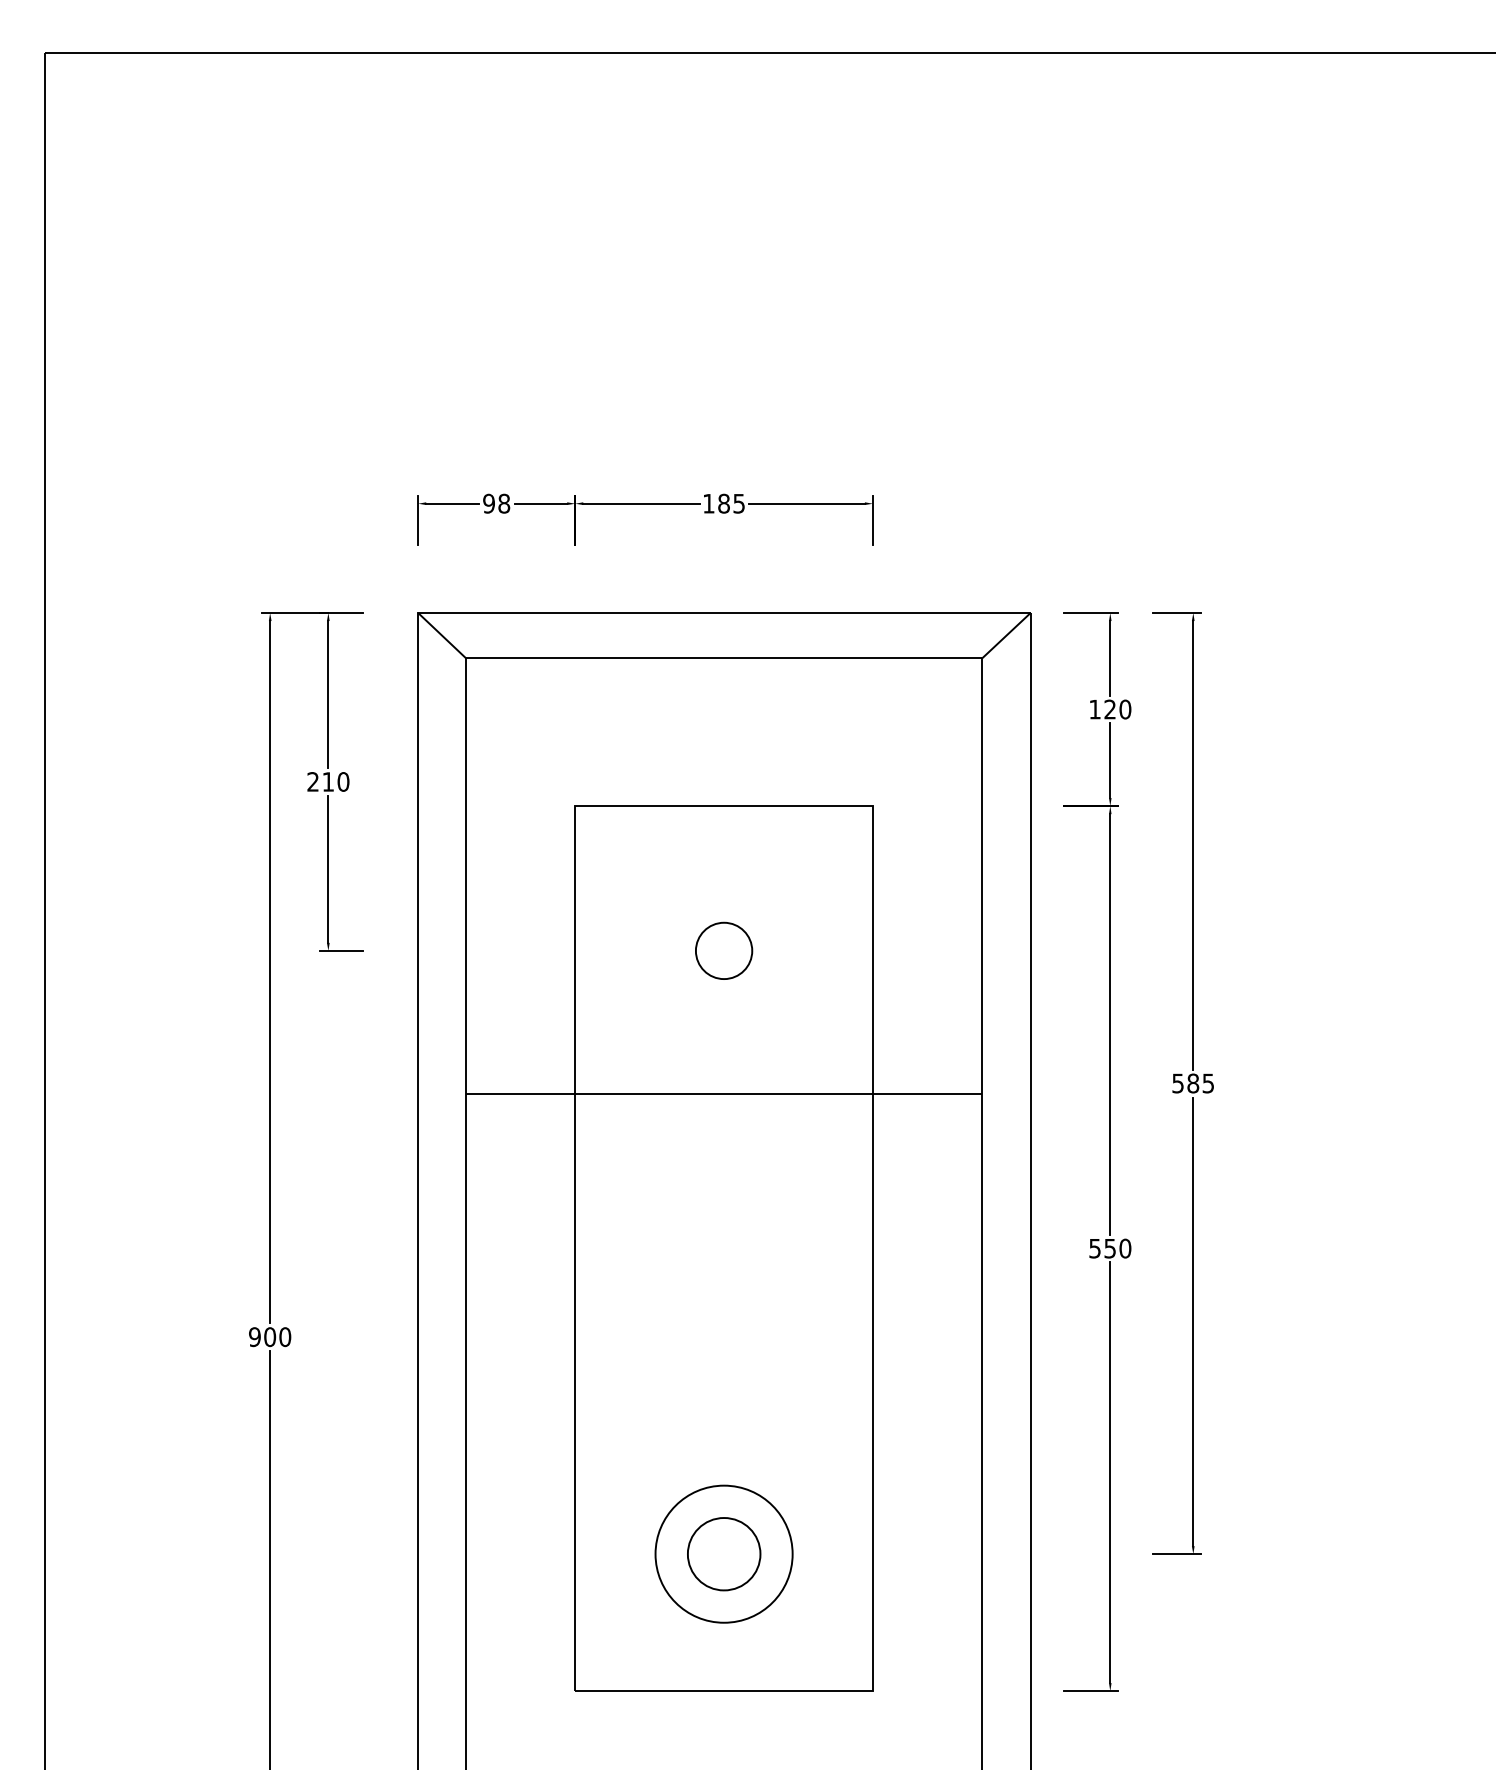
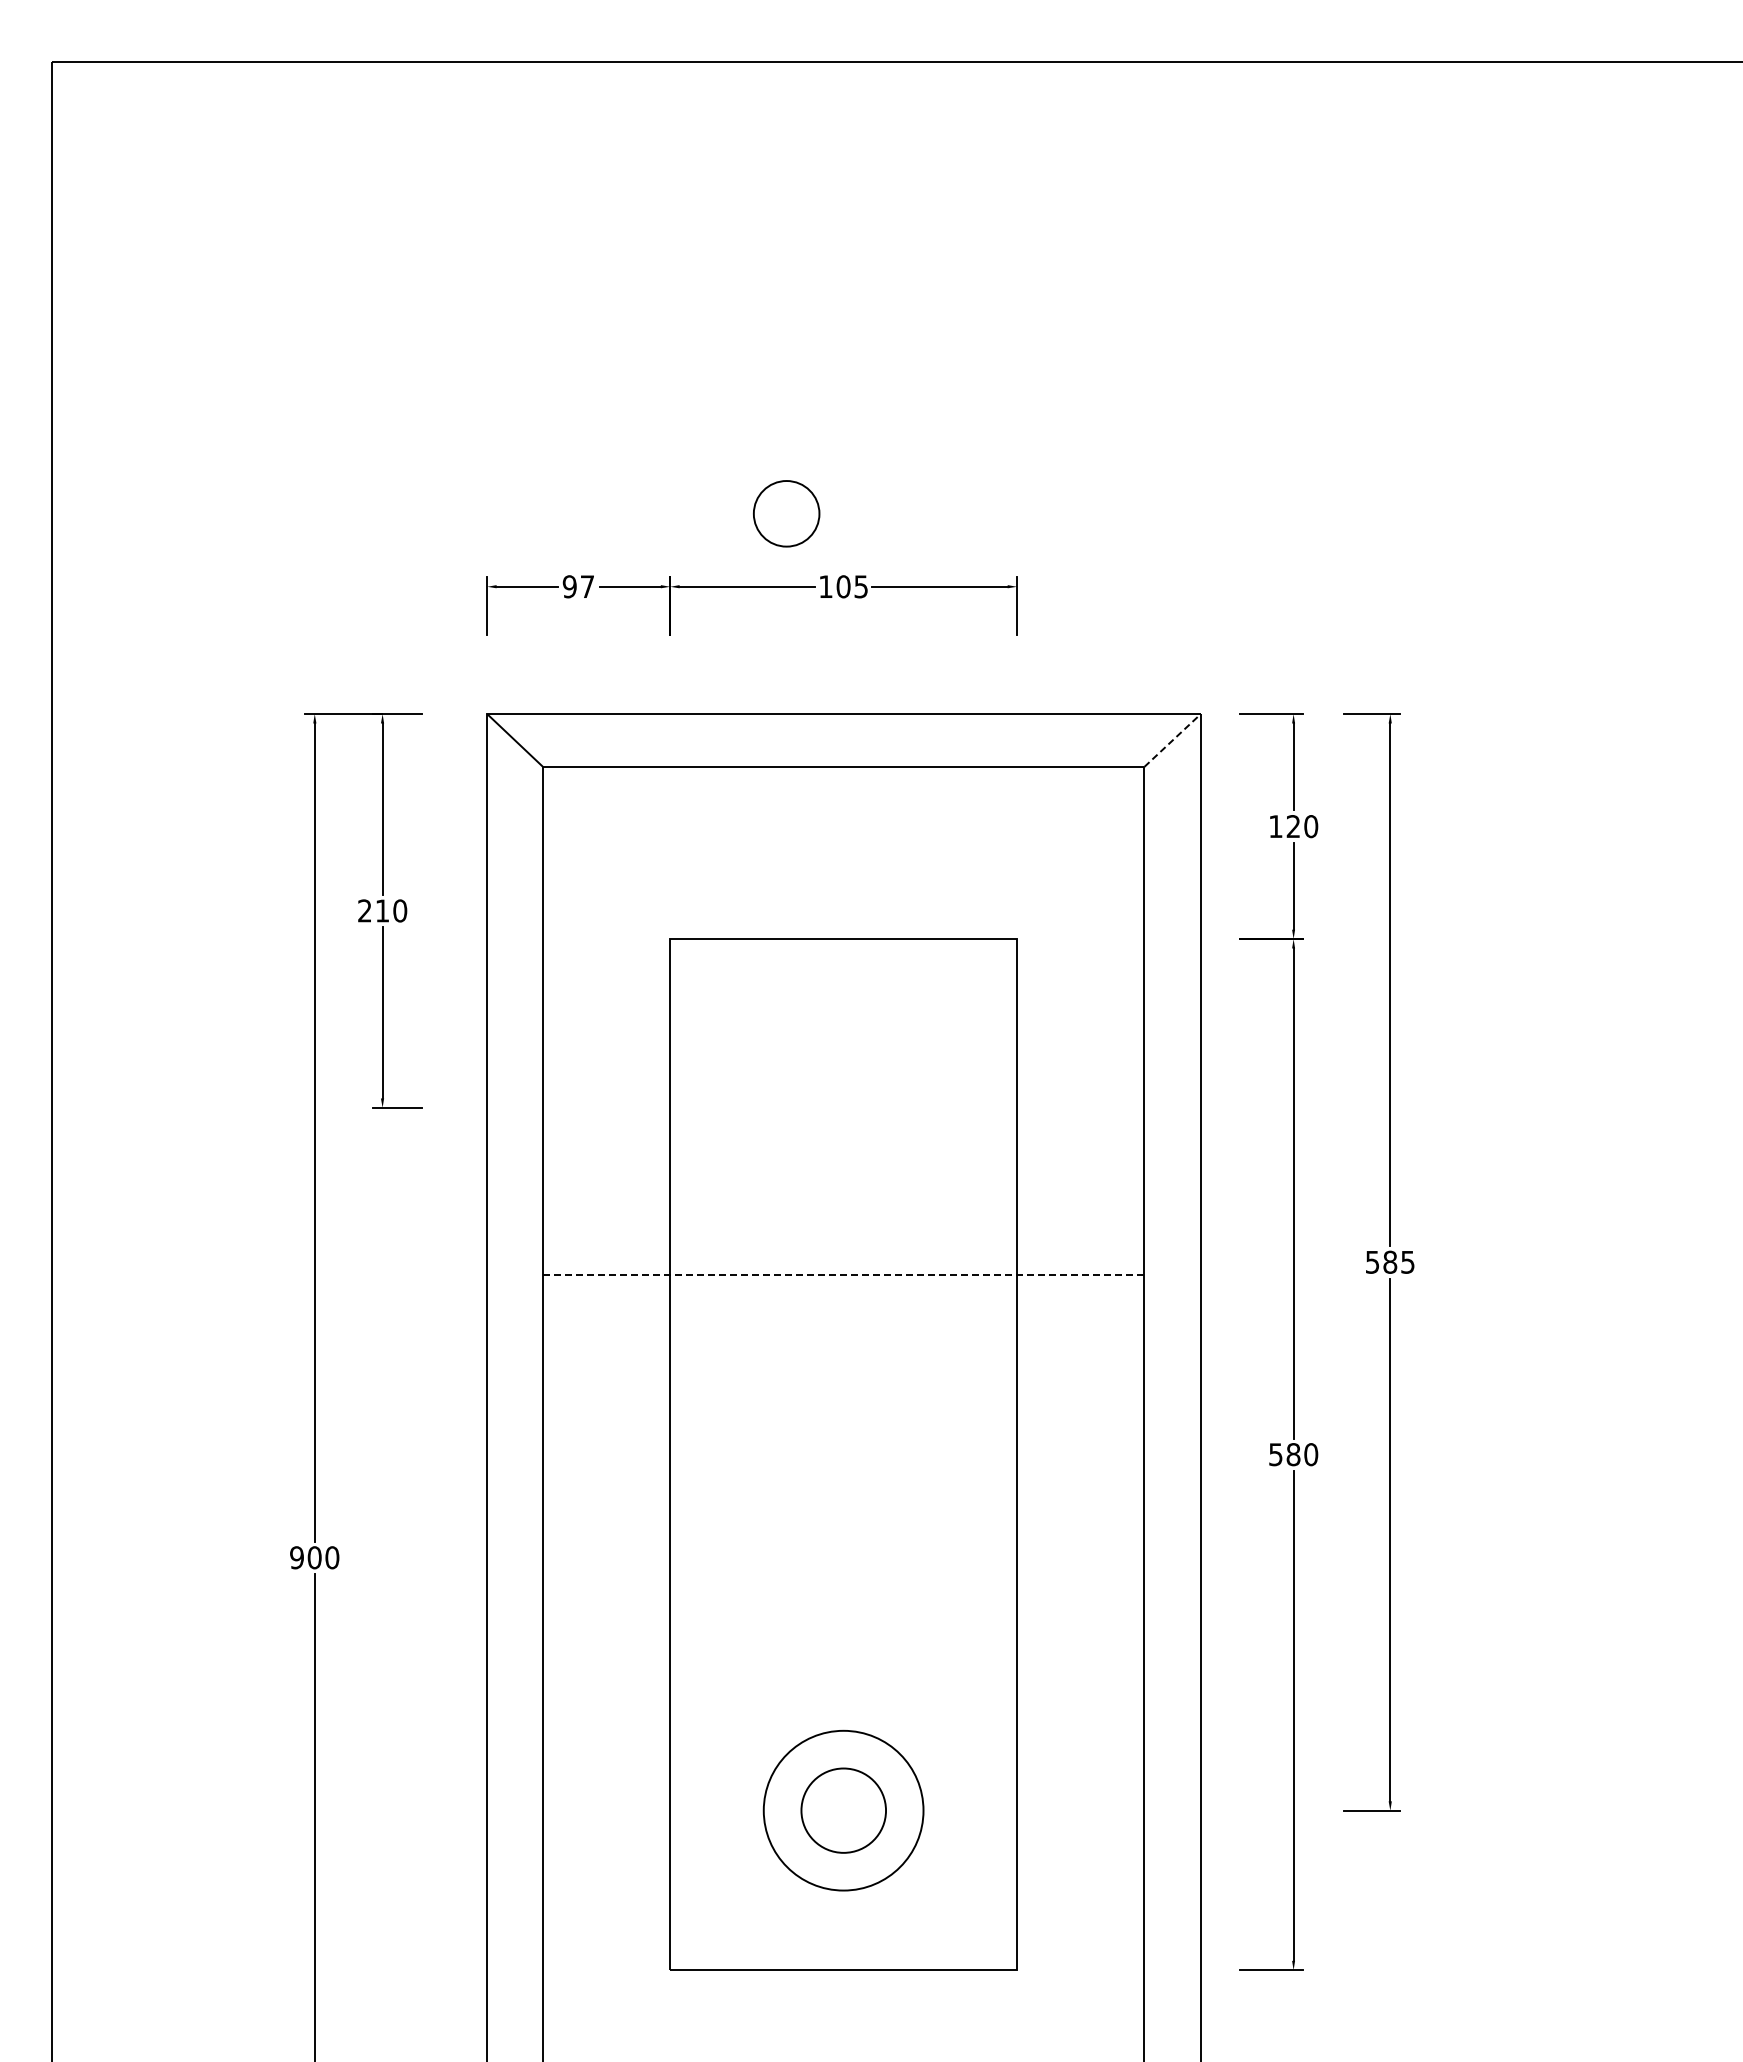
text: (504, 503) -> (587, 586), 98 -> 97
text: (723, 503) -> (843, 586), 185 -> 105
line: (1006, 635) -> (1172, 740), solid -> dashed
circle: (723, 950) -> (786, 513), moved
line: (723, 1093) -> (843, 1274), solid -> dashed
text: (1110, 1248) -> (1293, 1454), 550 -> 580

